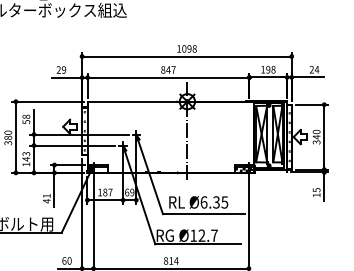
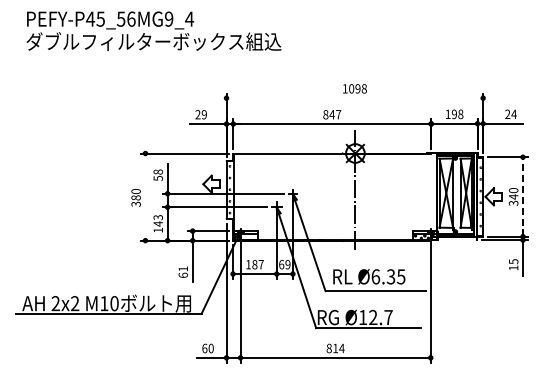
line: (186, 56) -> (354, 98), removed
line: (15, 136) -> (145, 196), removed
line: (324, 136) -> (523, 196), solid -> dashed
text: (46, 201) -> (183, 275), 41 -> 61

